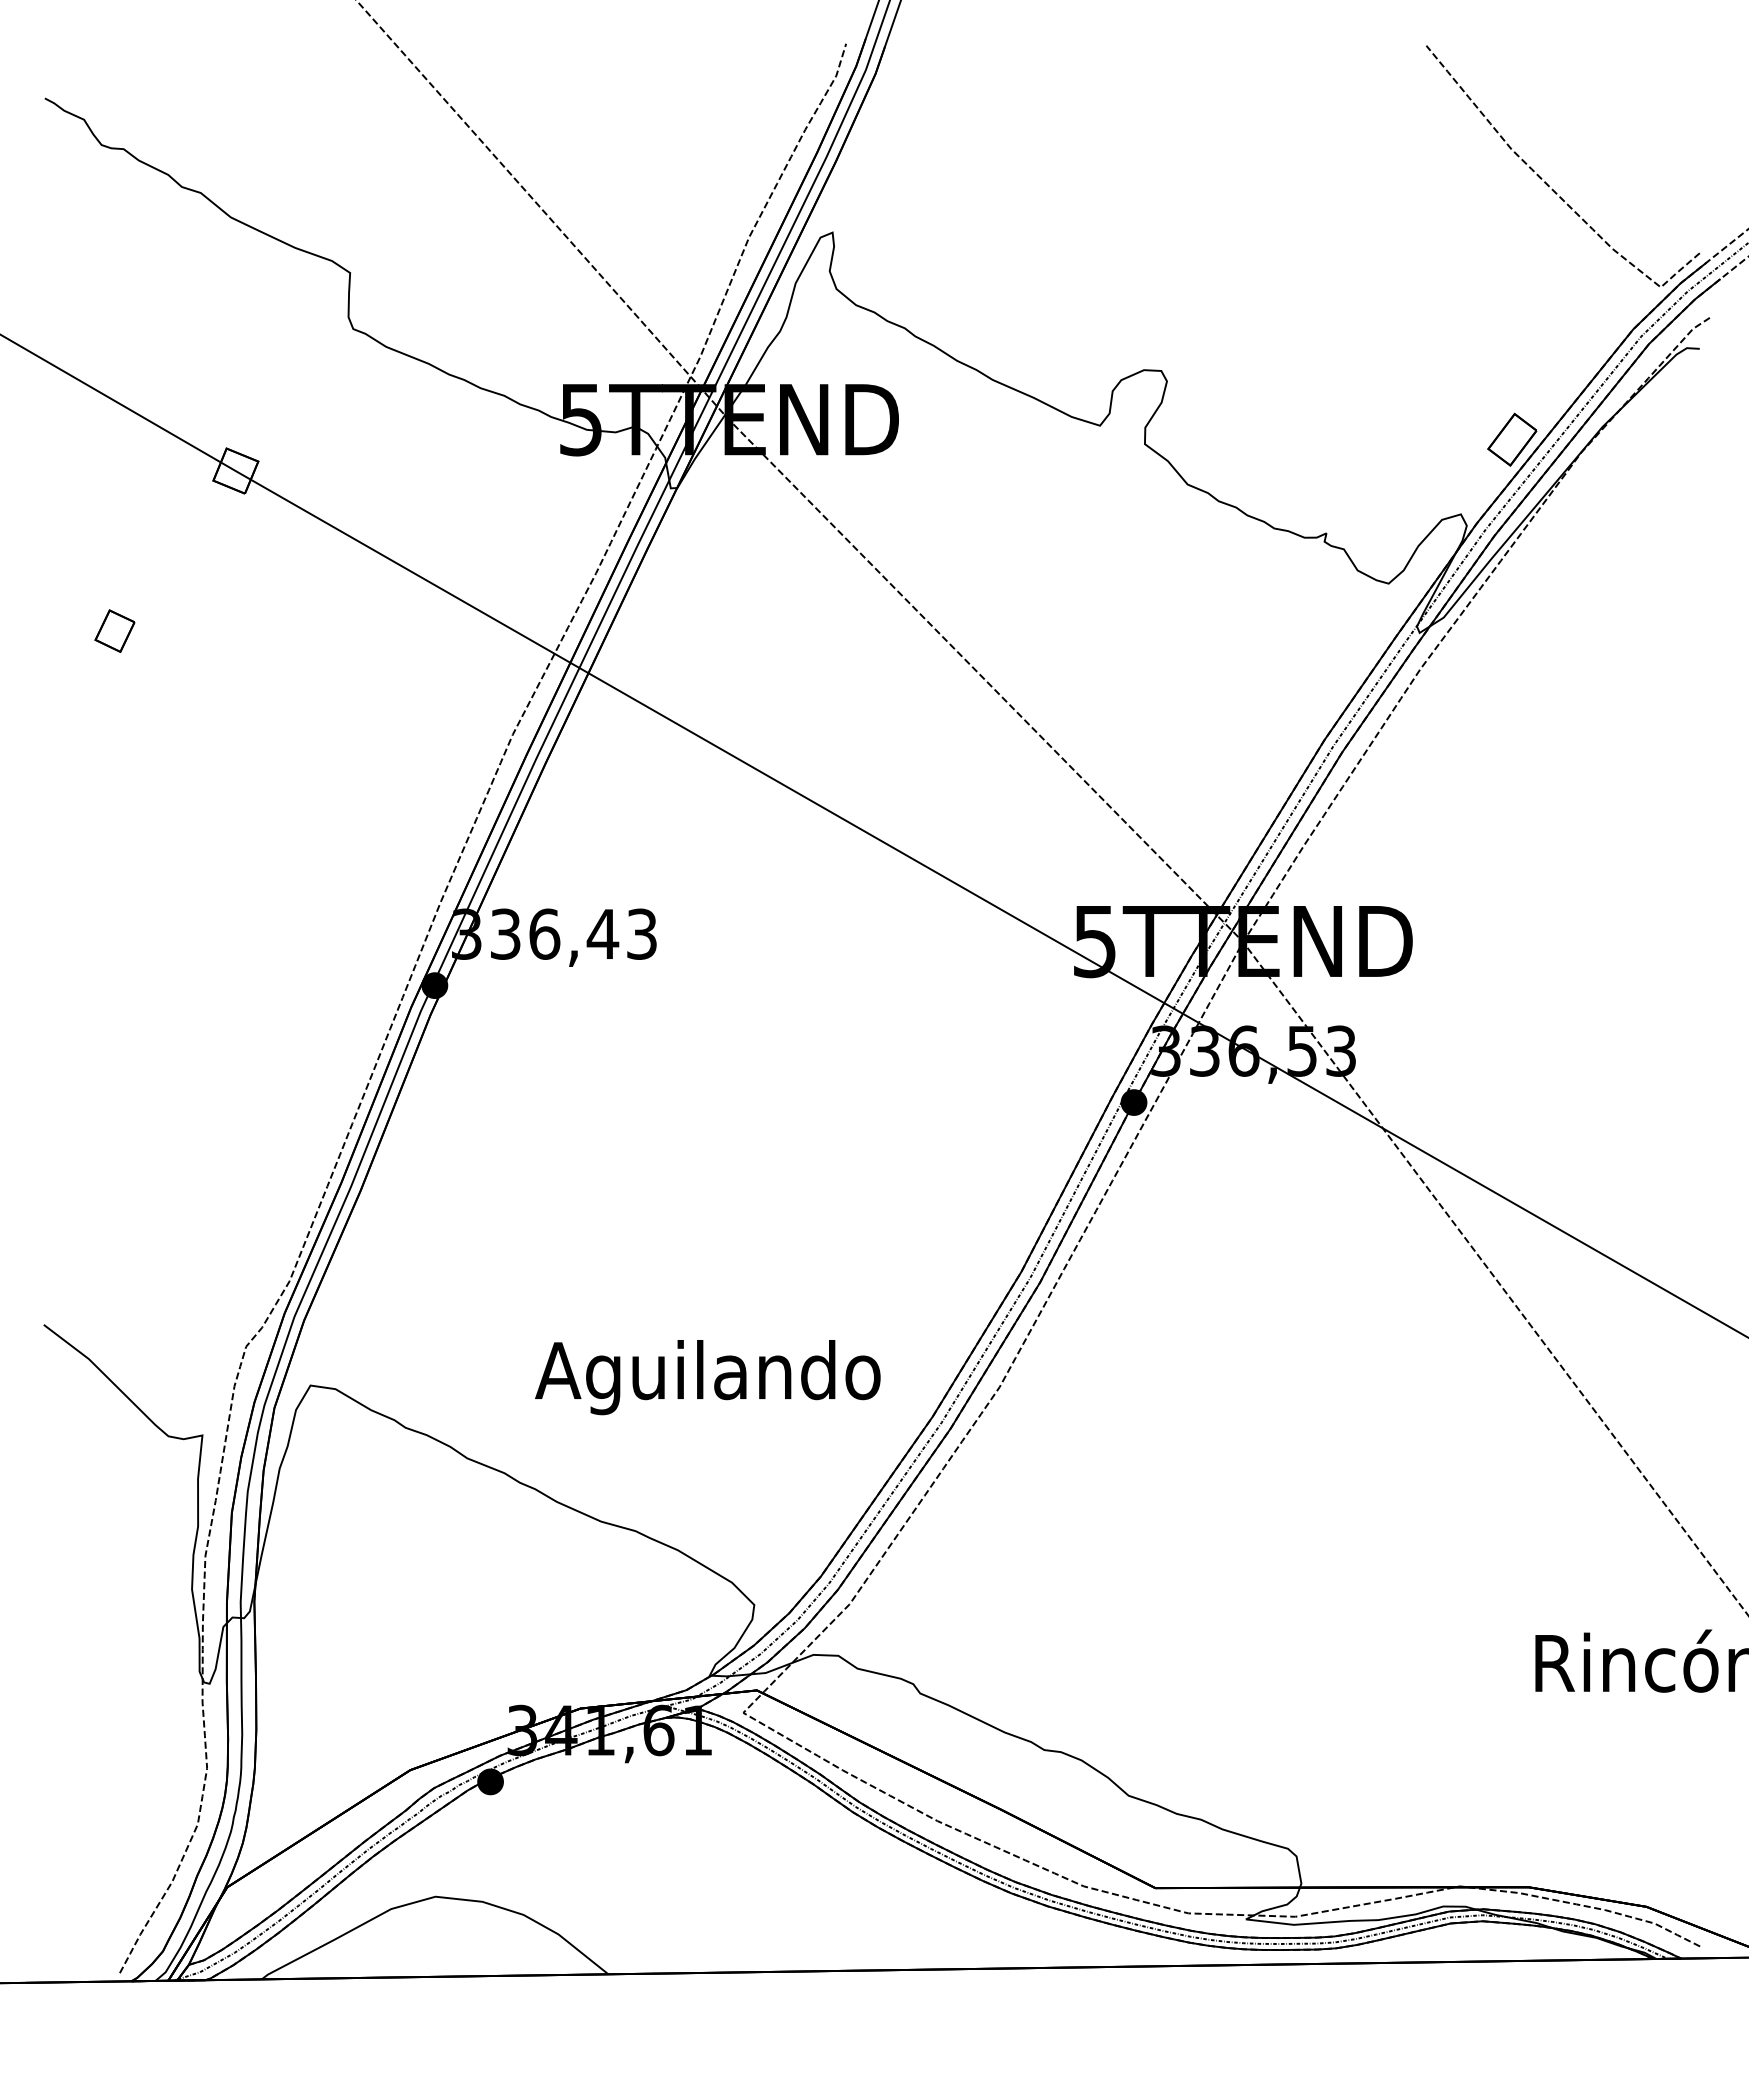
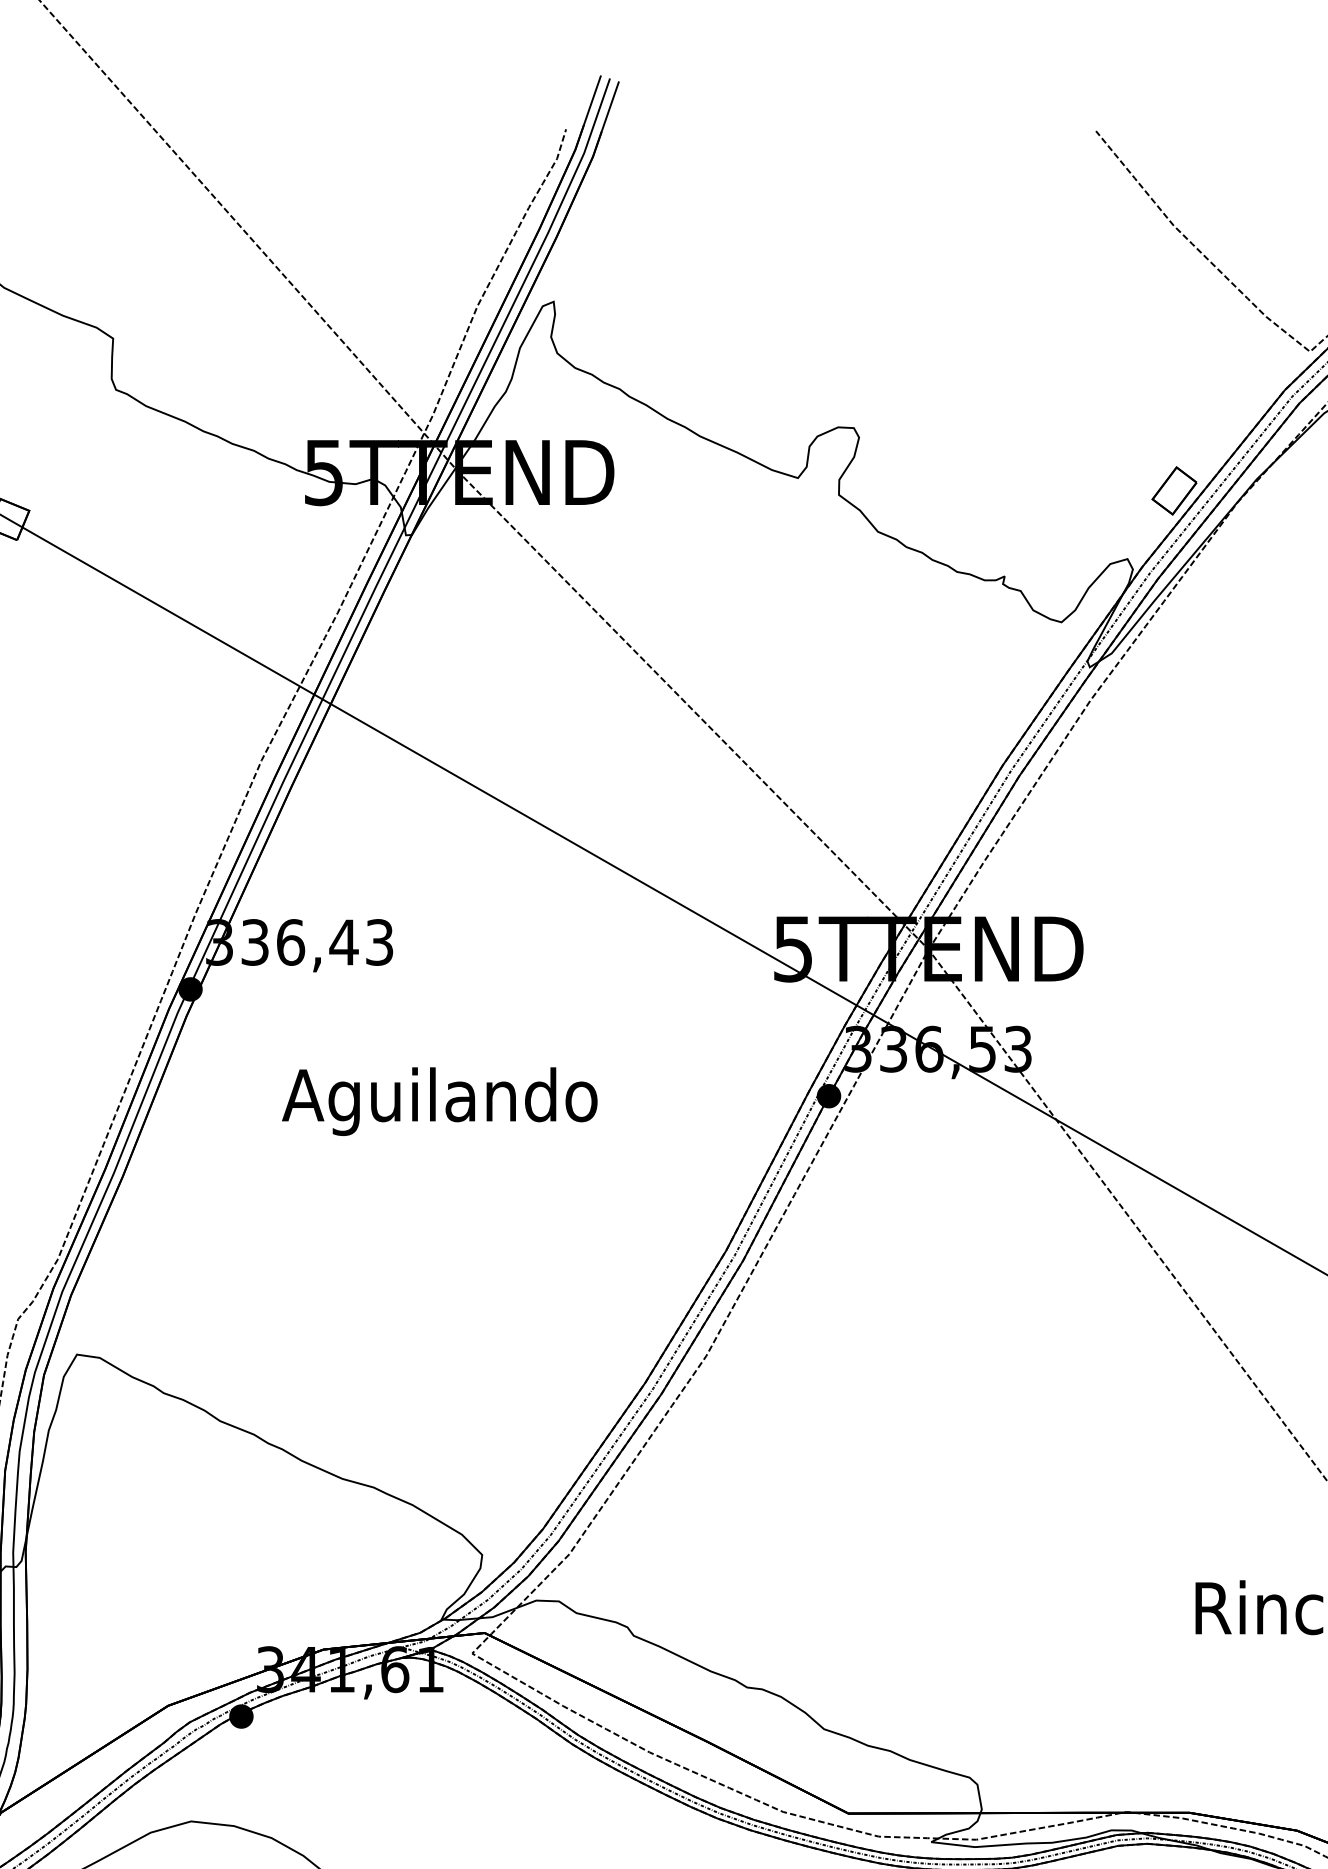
text: (707, 1377) -> (439, 1101), moved

